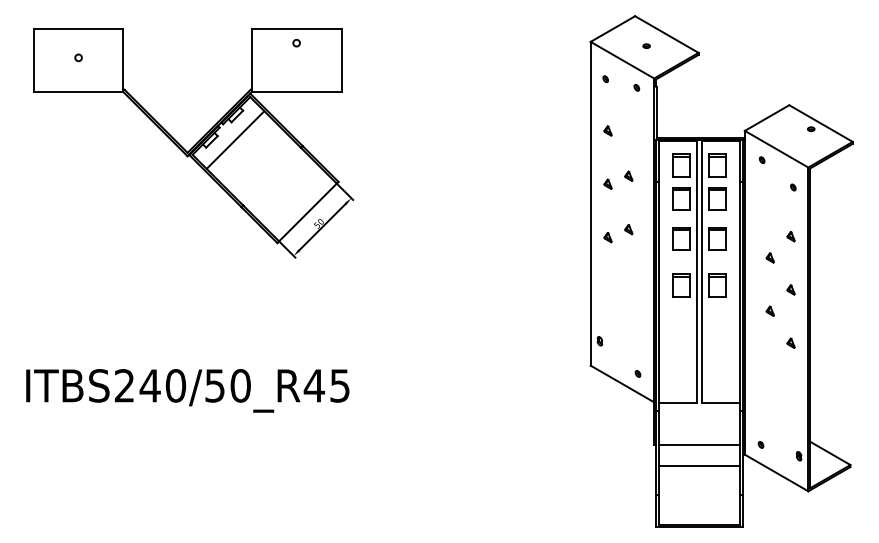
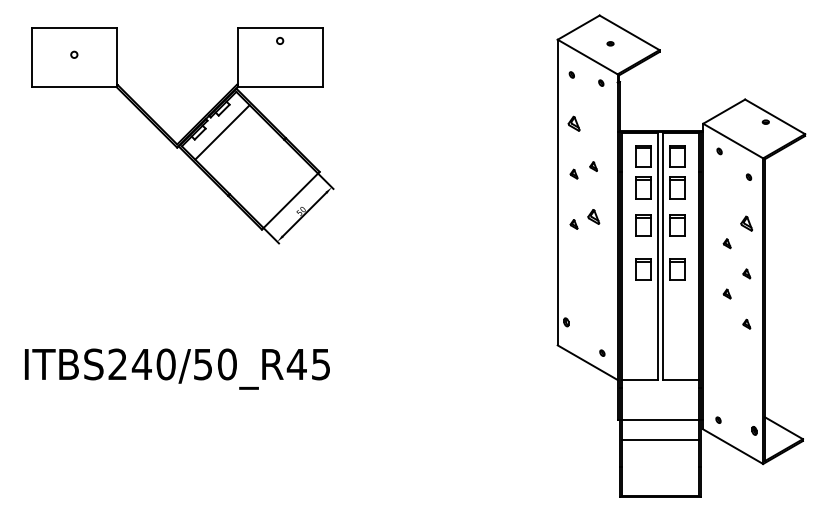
part: (607, 130) -> (573, 123), size x1.6
part: (628, 229) -> (593, 216), size x1.6
part: (790, 236) -> (746, 223), size x1.6

